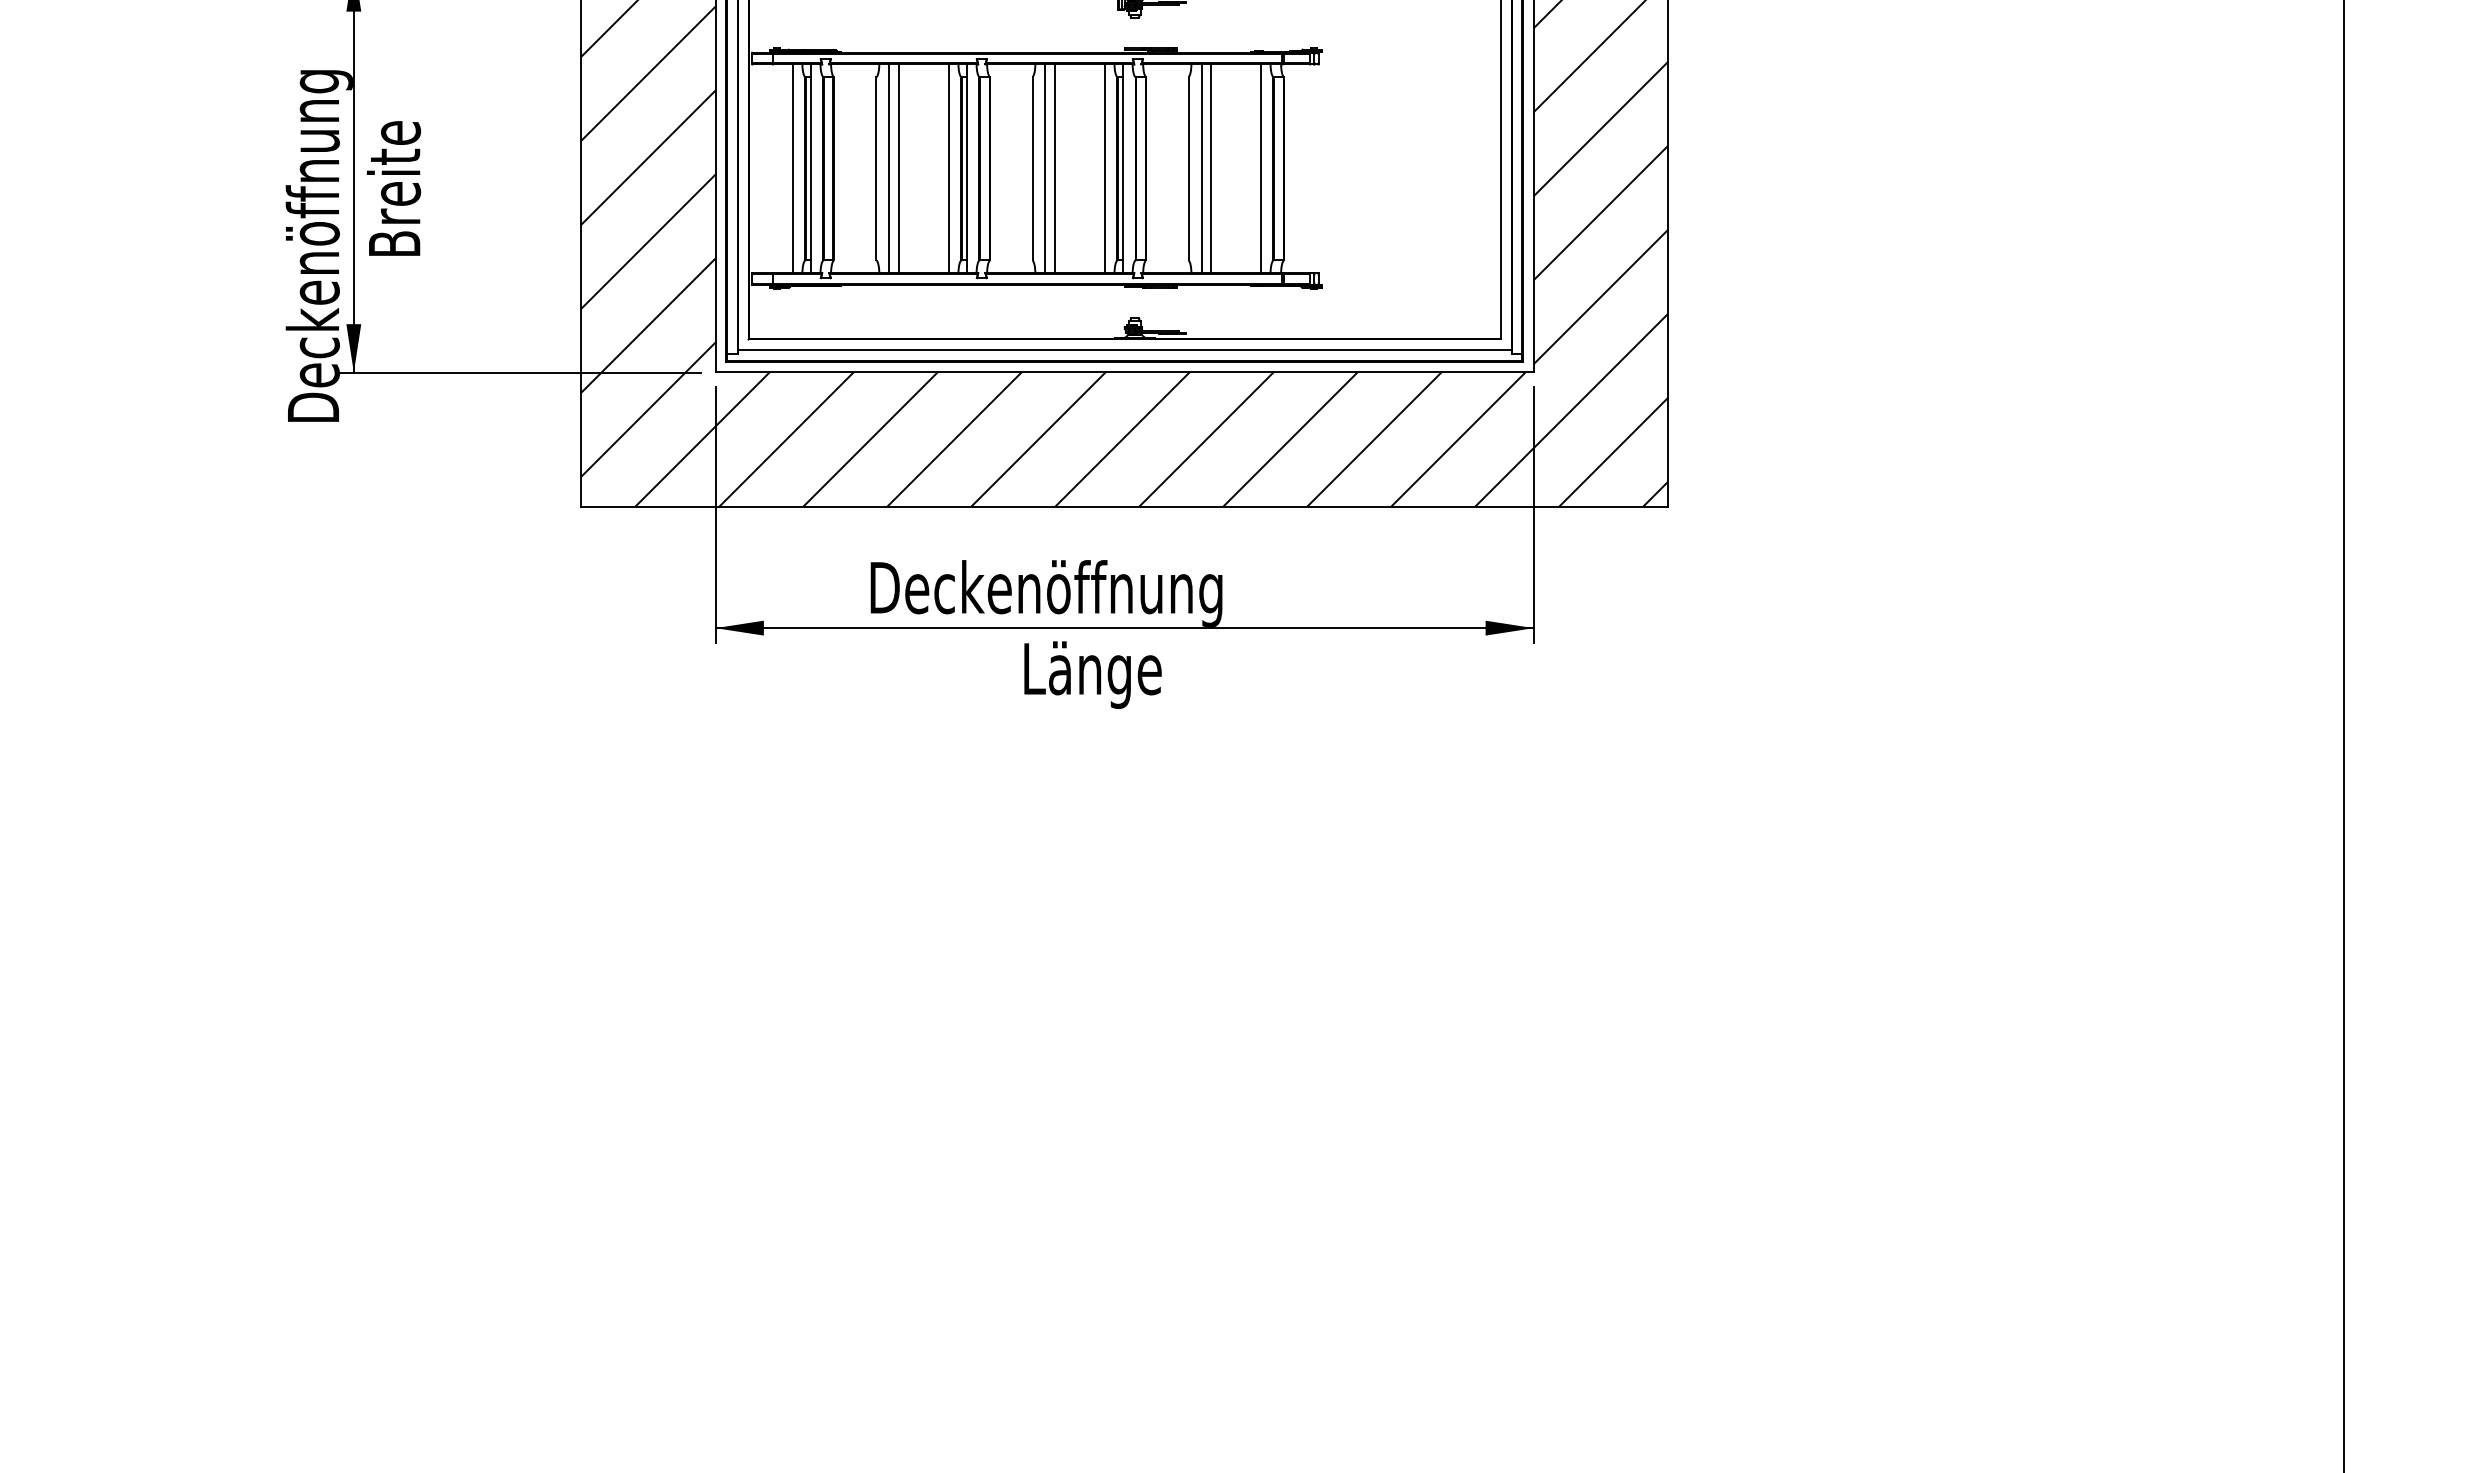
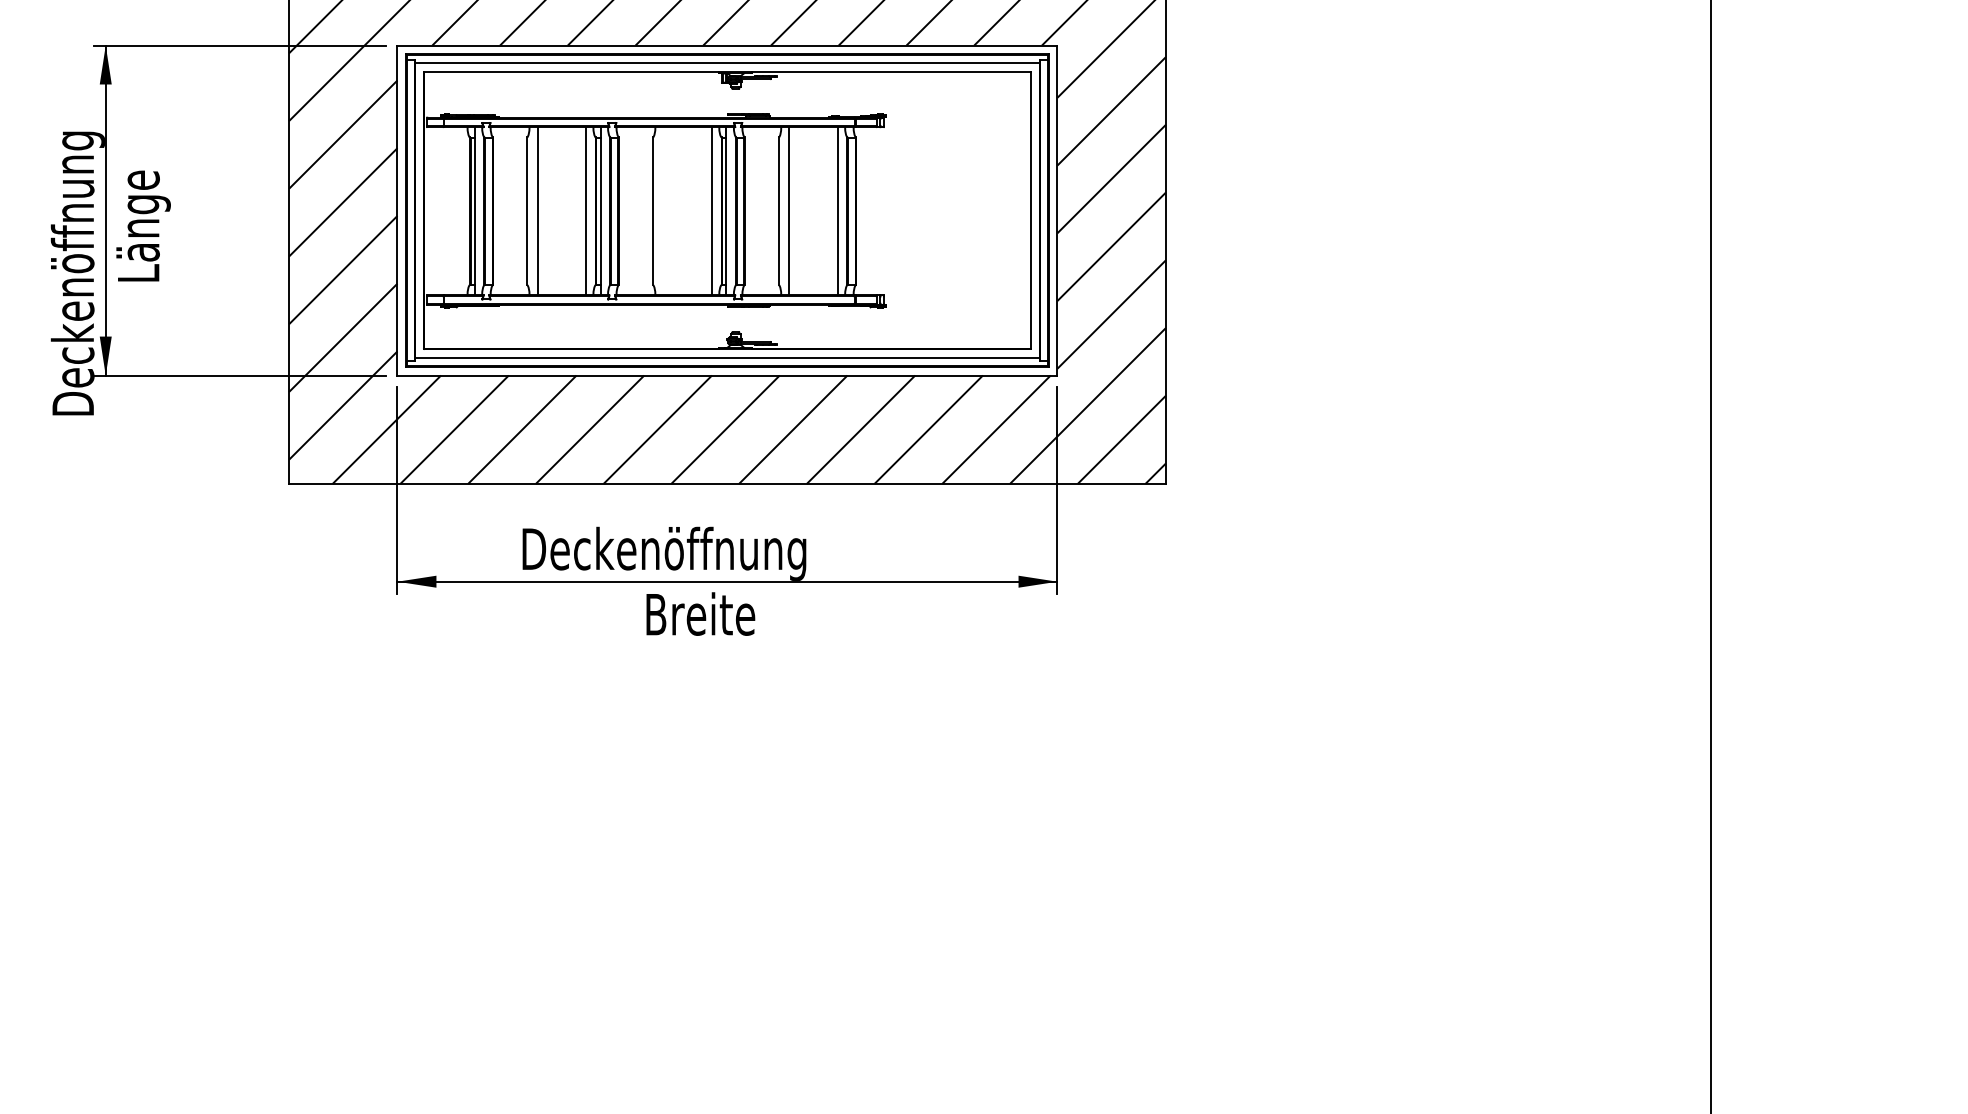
line: (793, 168) -> (460, 211), removed
line: (899, 168) -> (545, 211), removed
line: (1045, 168) -> (663, 211), removed
line: (1055, 168) -> (671, 211), removed
line: (1211, 168) -> (797, 211), removed
text: (400, 184) -> (143, 223), Breite -> Länge
text: (1095, 674) -> (703, 619), Länge -> Breite

